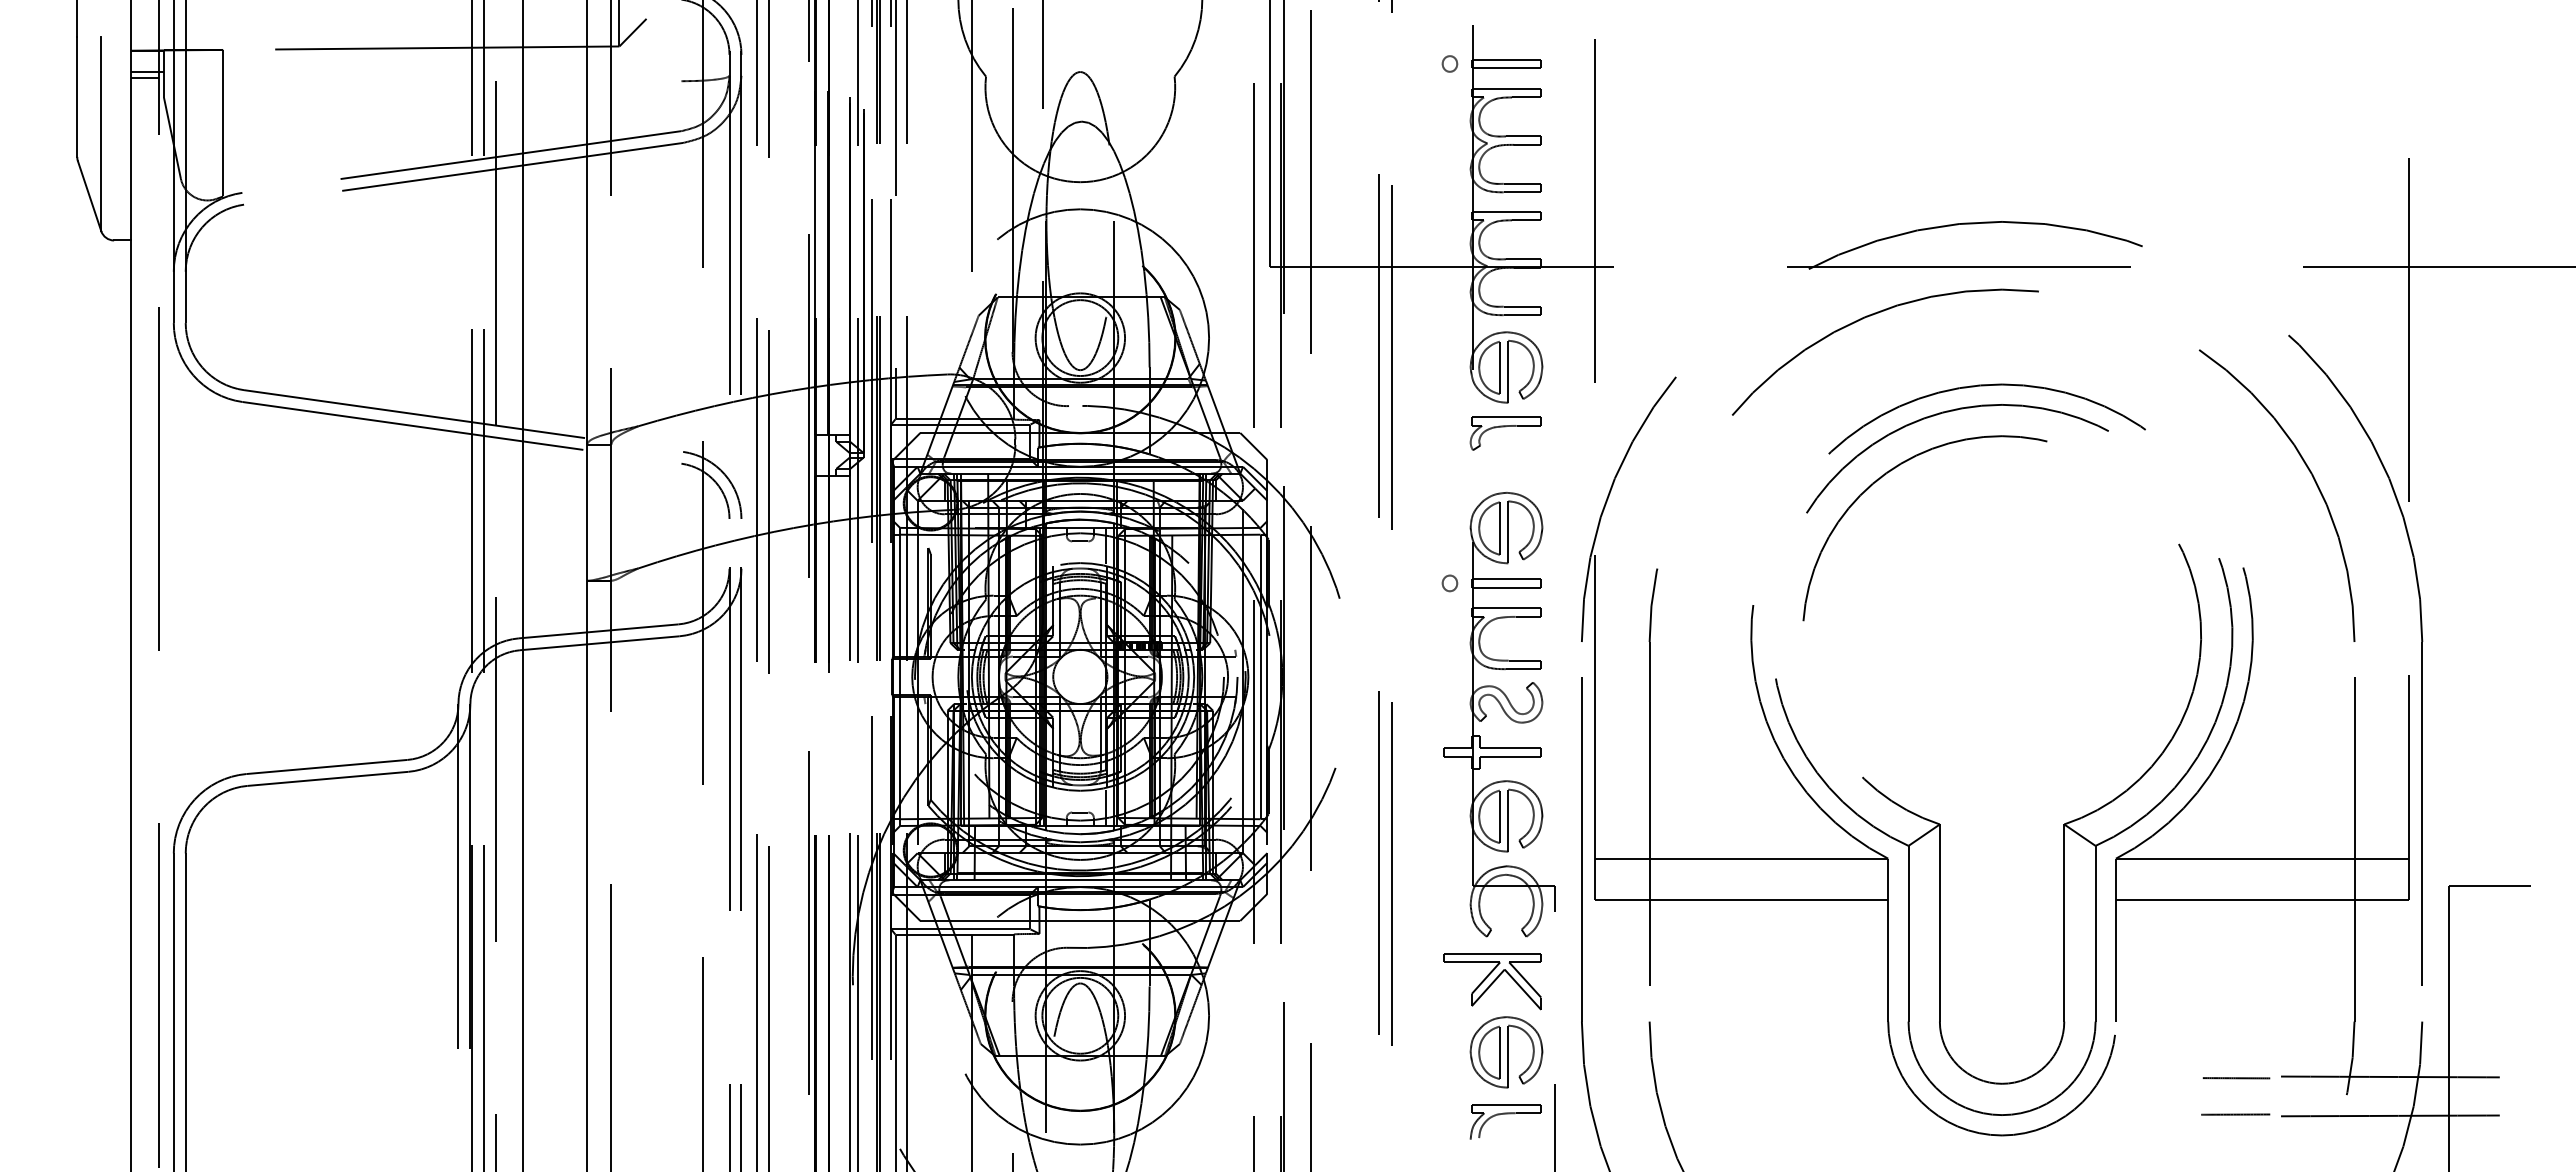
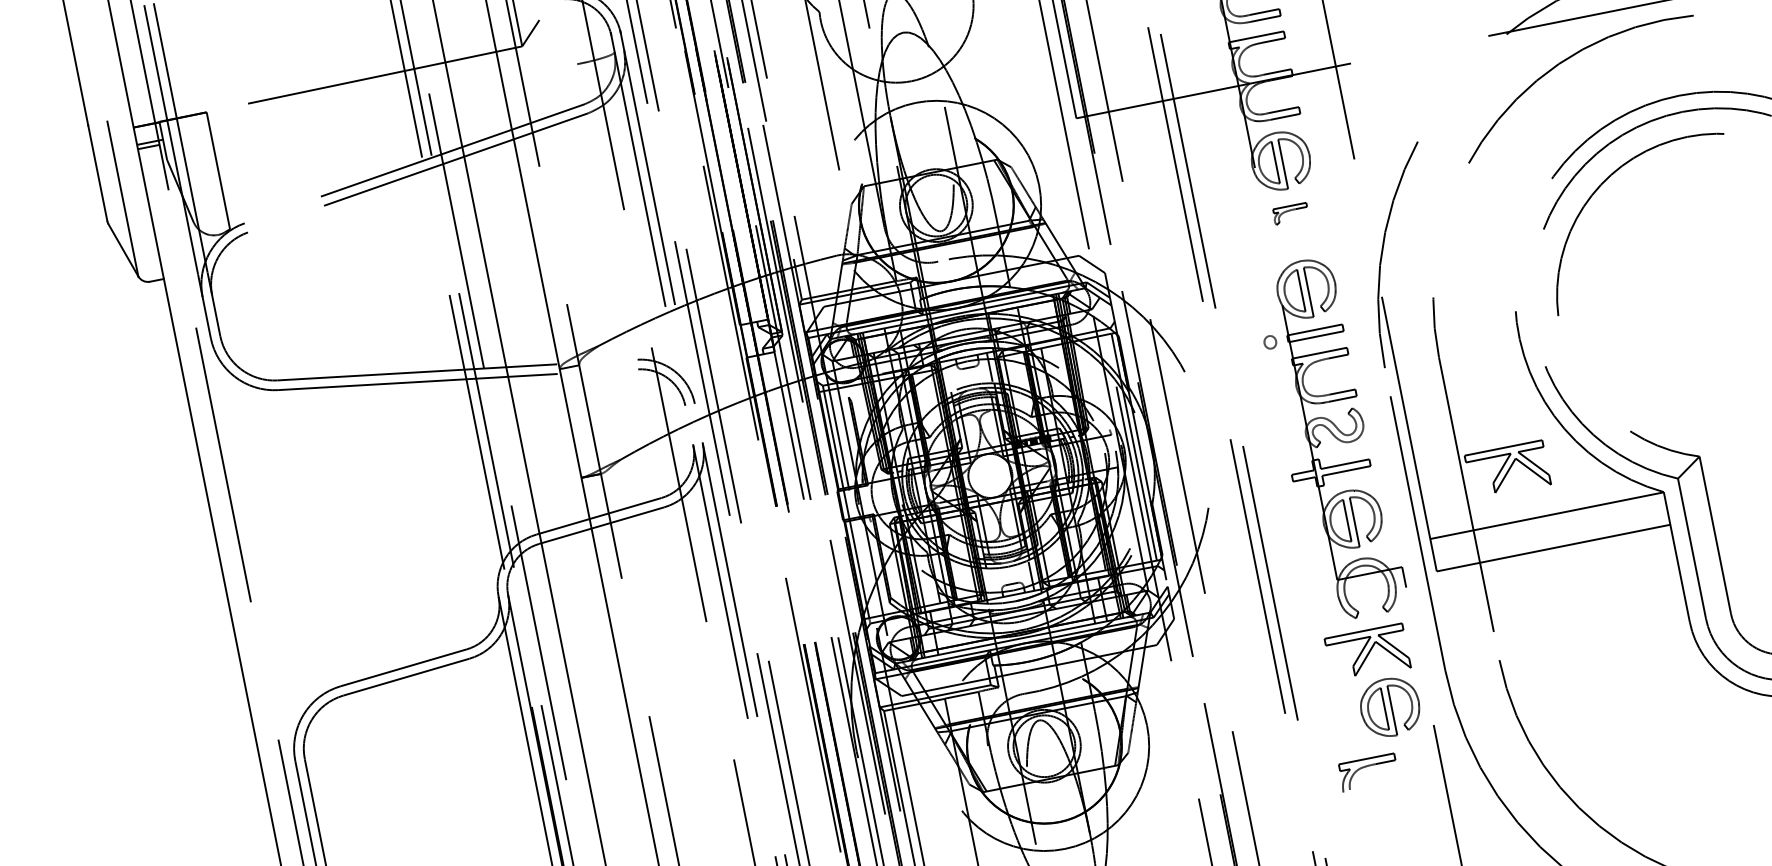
part: (1505, 433) -> (1290, 213), size x0.6
part: (1705, 794) -> (1507, 470), added
part: (1505, 1114) -> (1367, 766), moved

